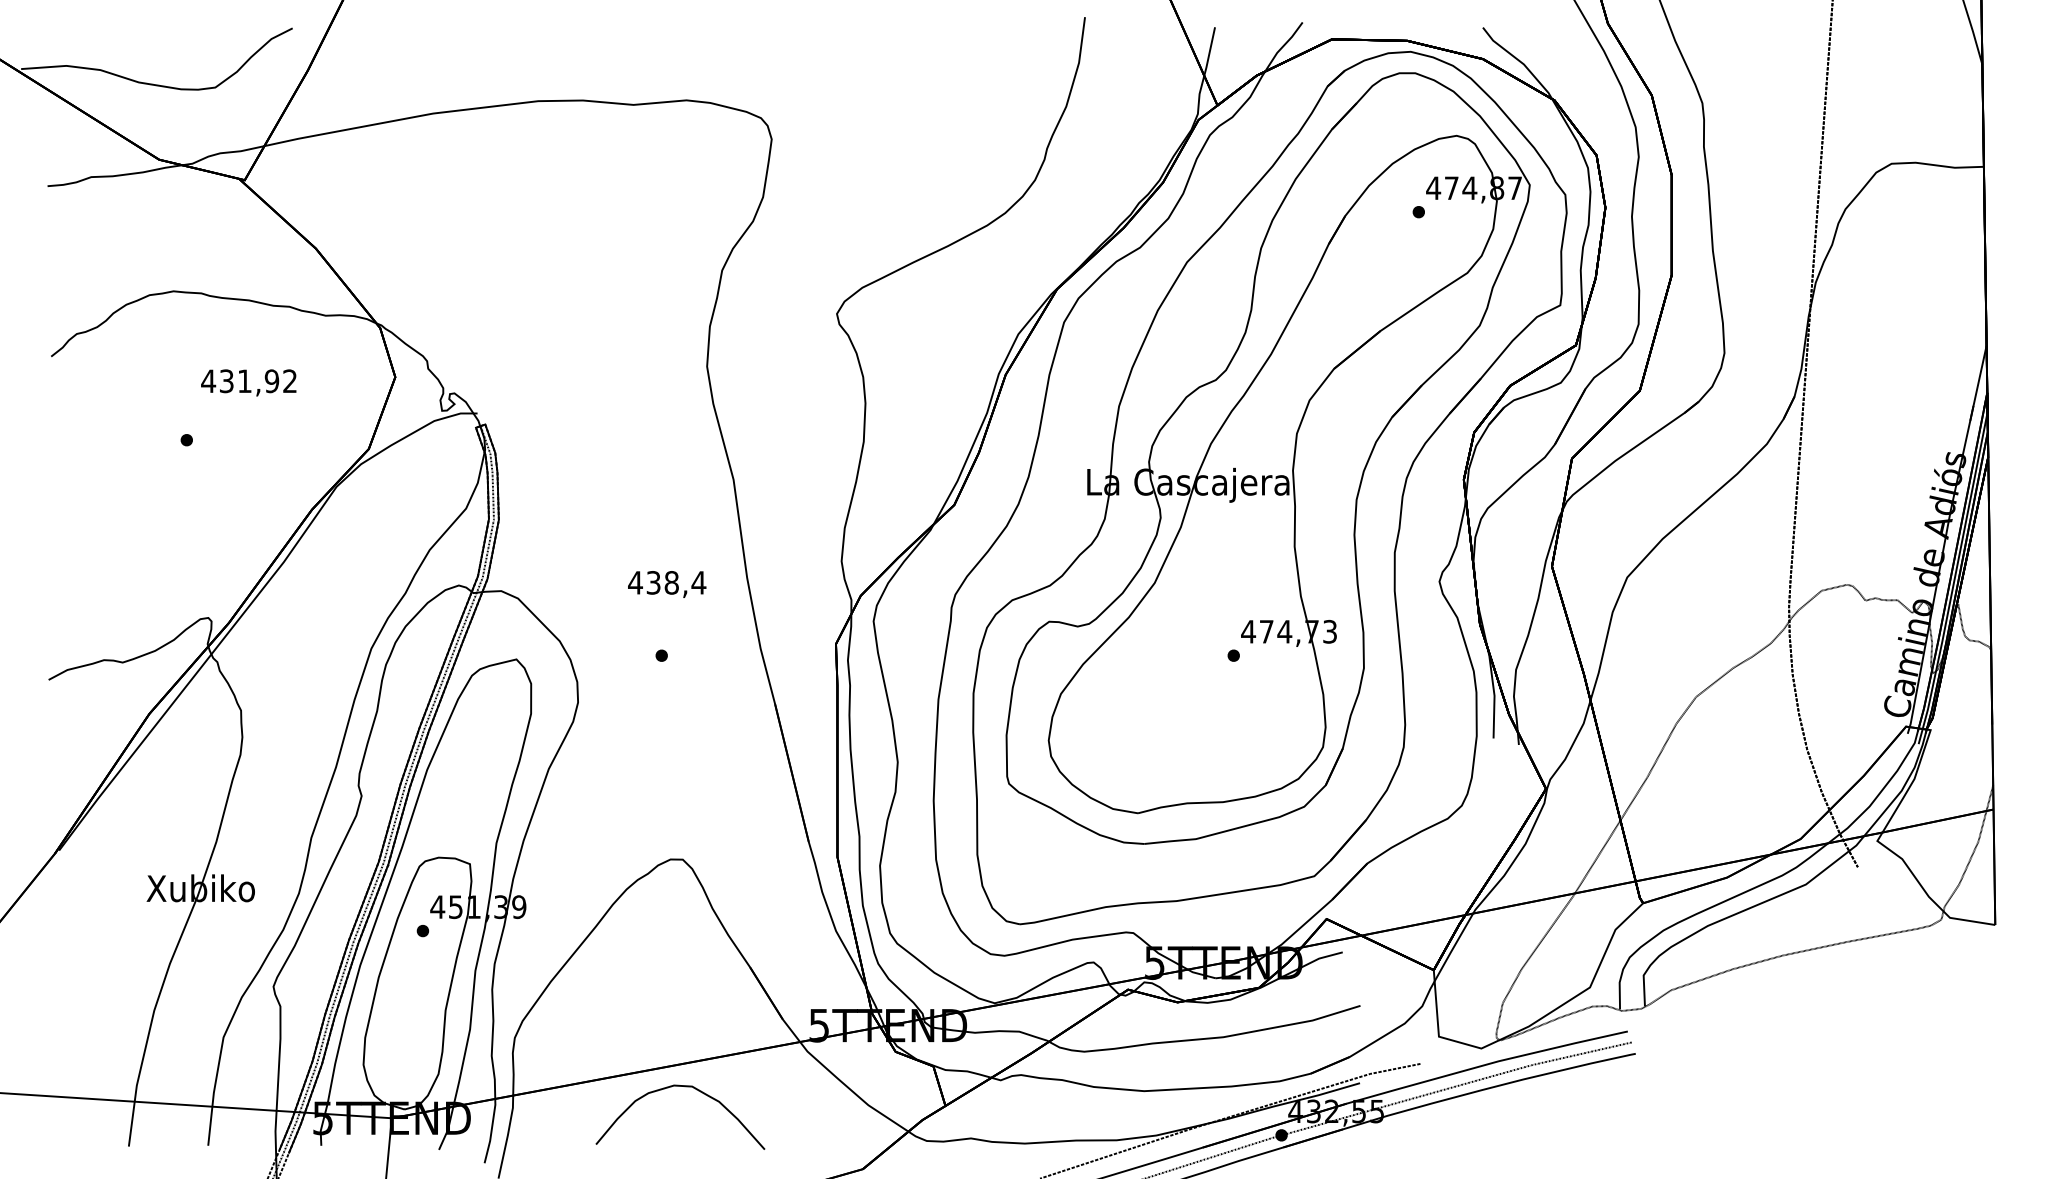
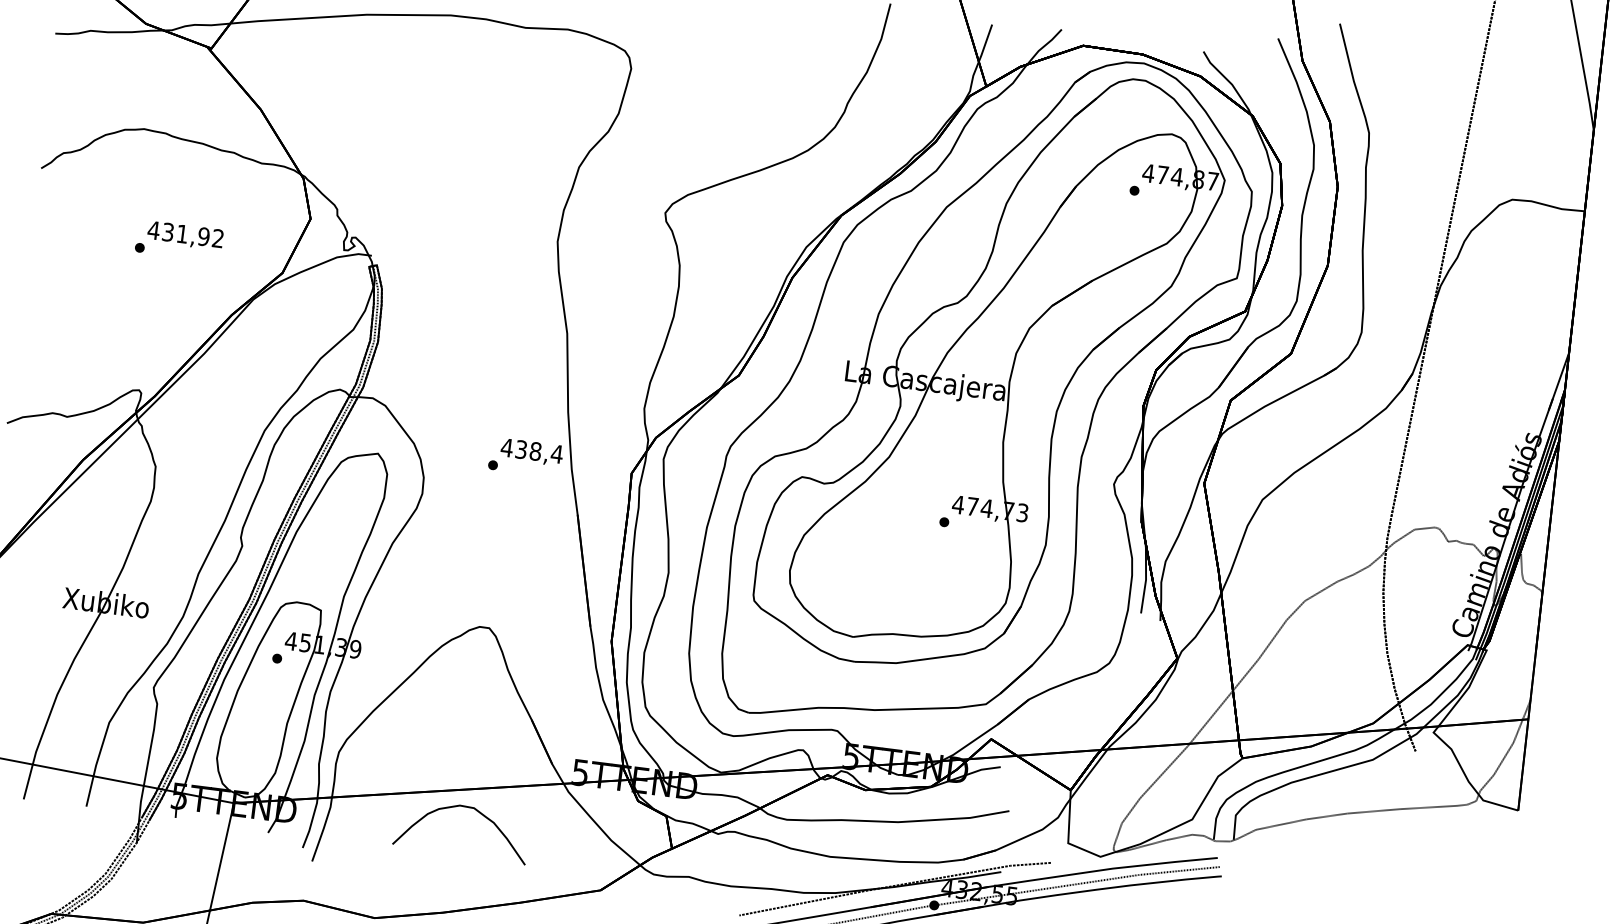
text: (248, 382) -> (185, 235), moved
text: (667, 584) -> (532, 452), moved

